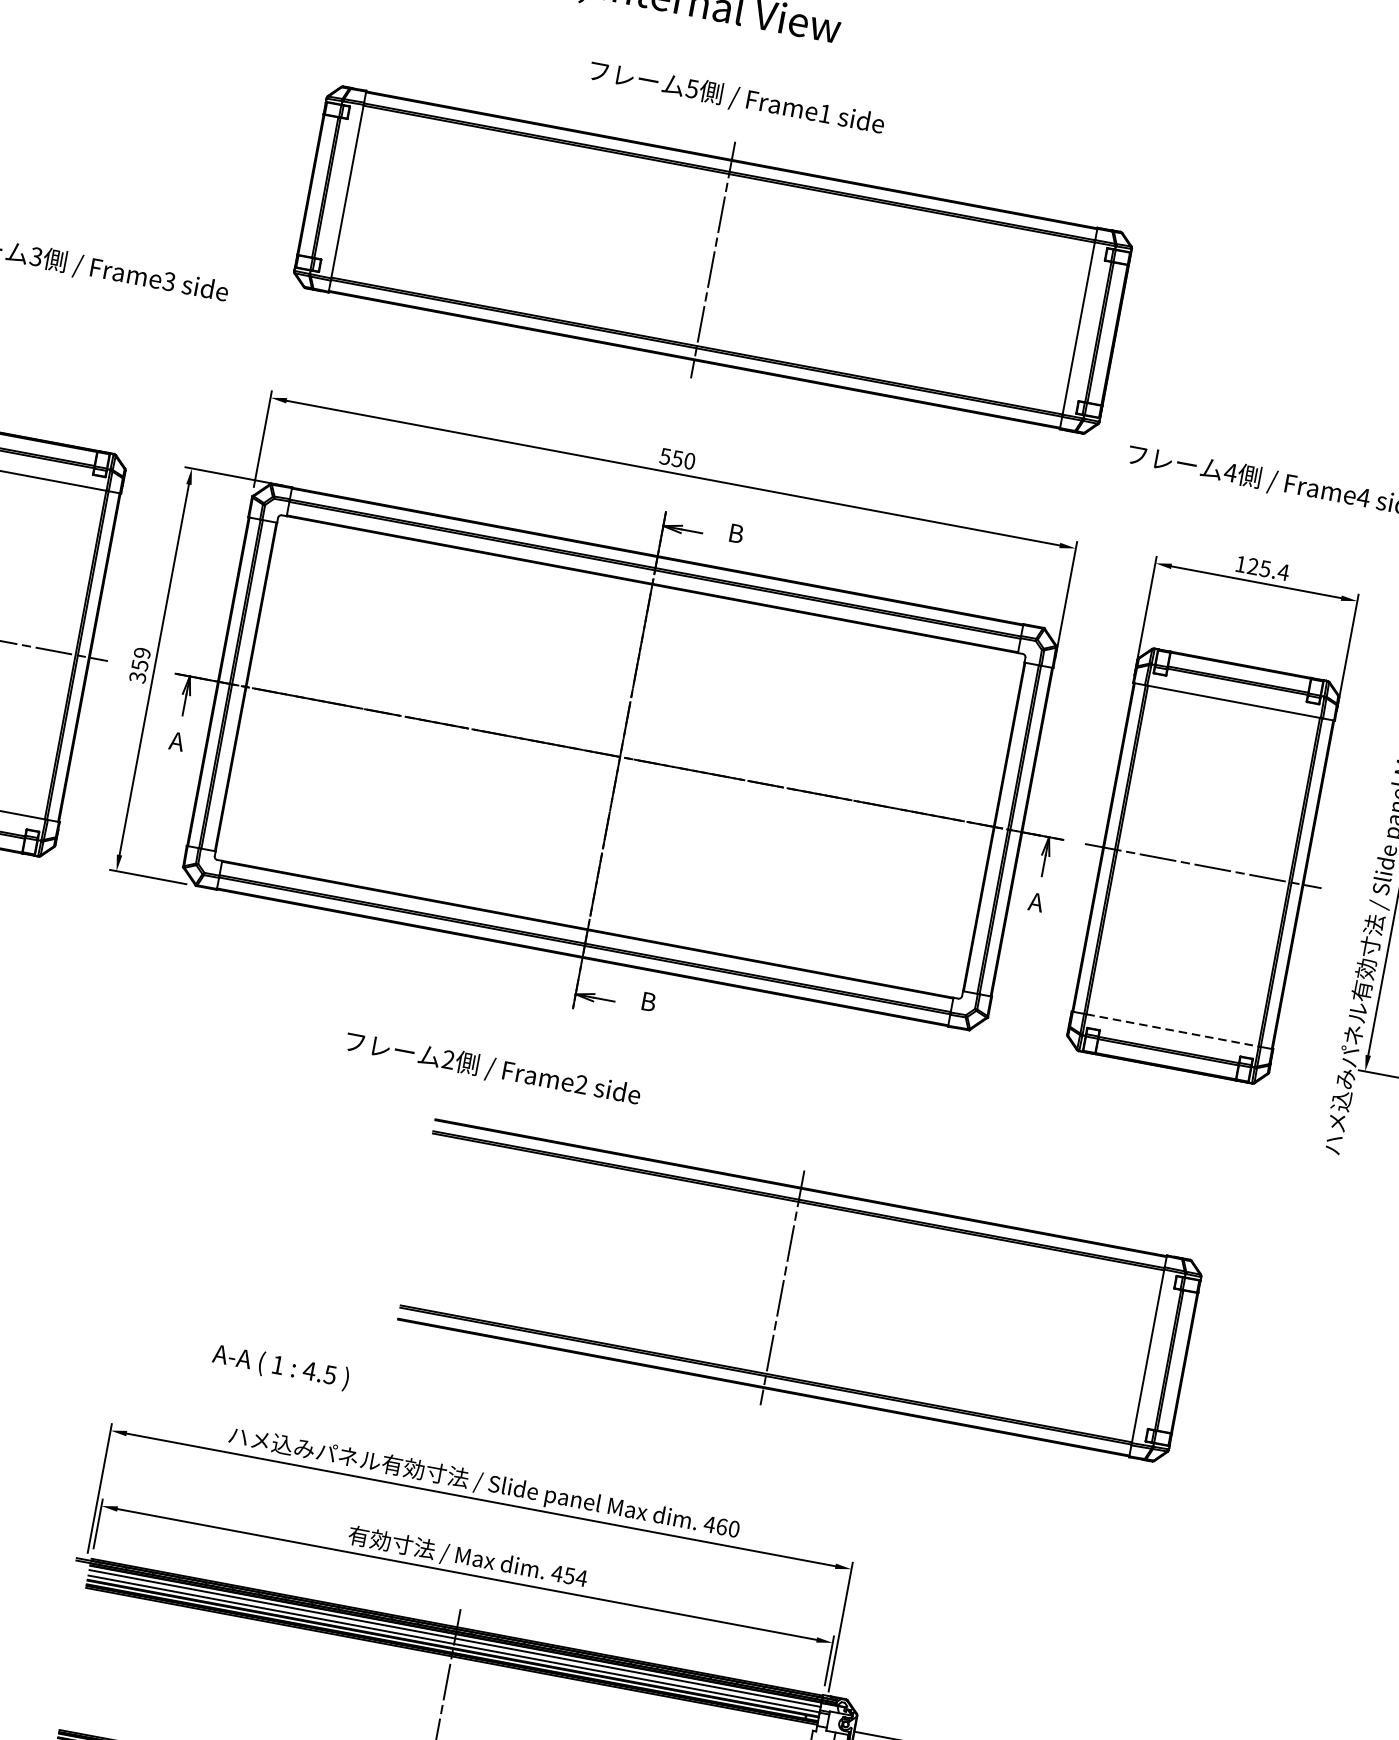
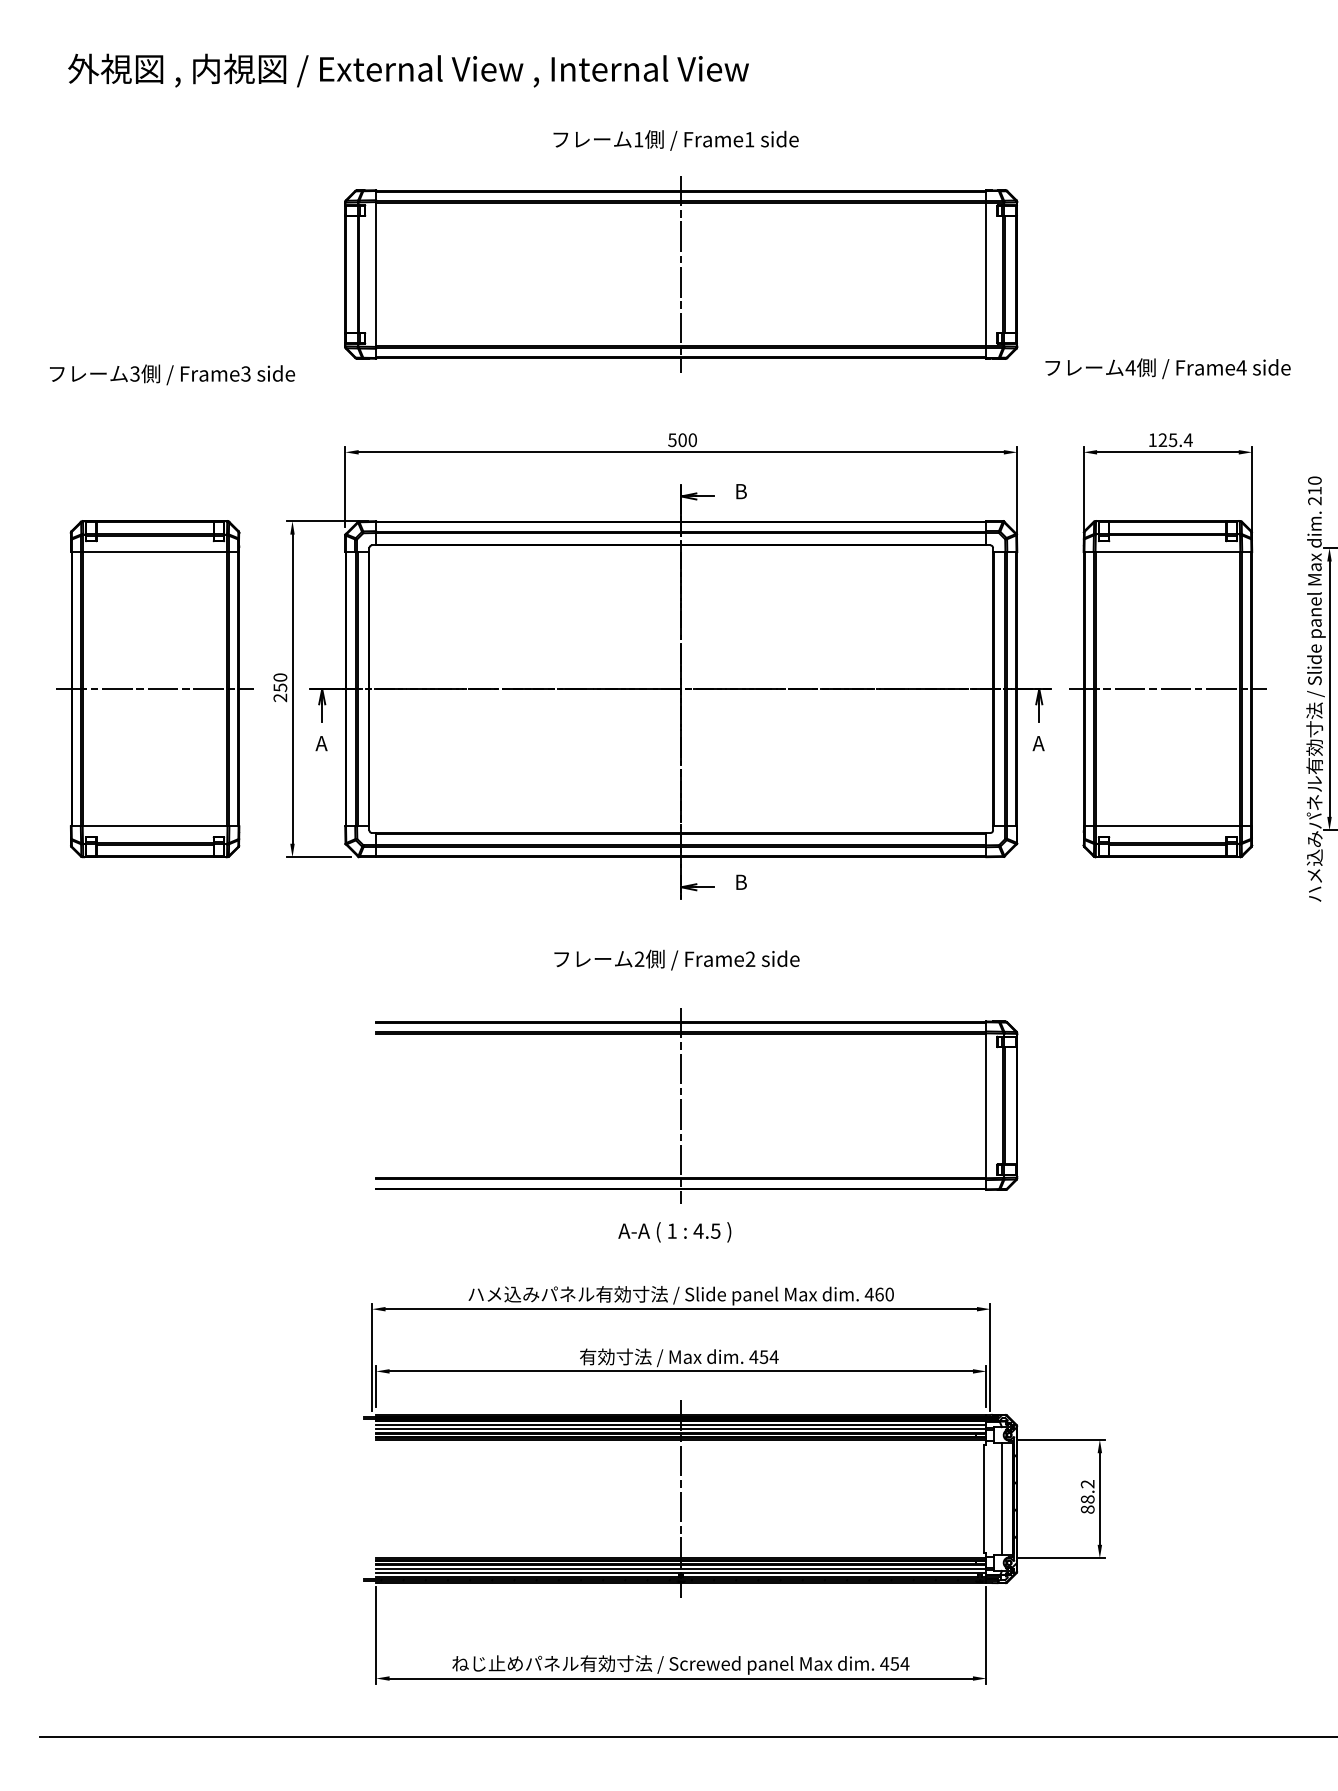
text: (692, 88) -> (638, 139), 5 -> 1
text: (677, 458) -> (682, 439), 550 -> 500
text: (140, 665) -> (280, 687), 359 -> 250
line: (1171, 1030) -> (1167, 826), dashed -> solid
text: (492, 1068) -> (676, 959), moved
part: (782, 1287) -> (681, 1105), moved
text: (280, 1367) -> (674, 1232), moved

